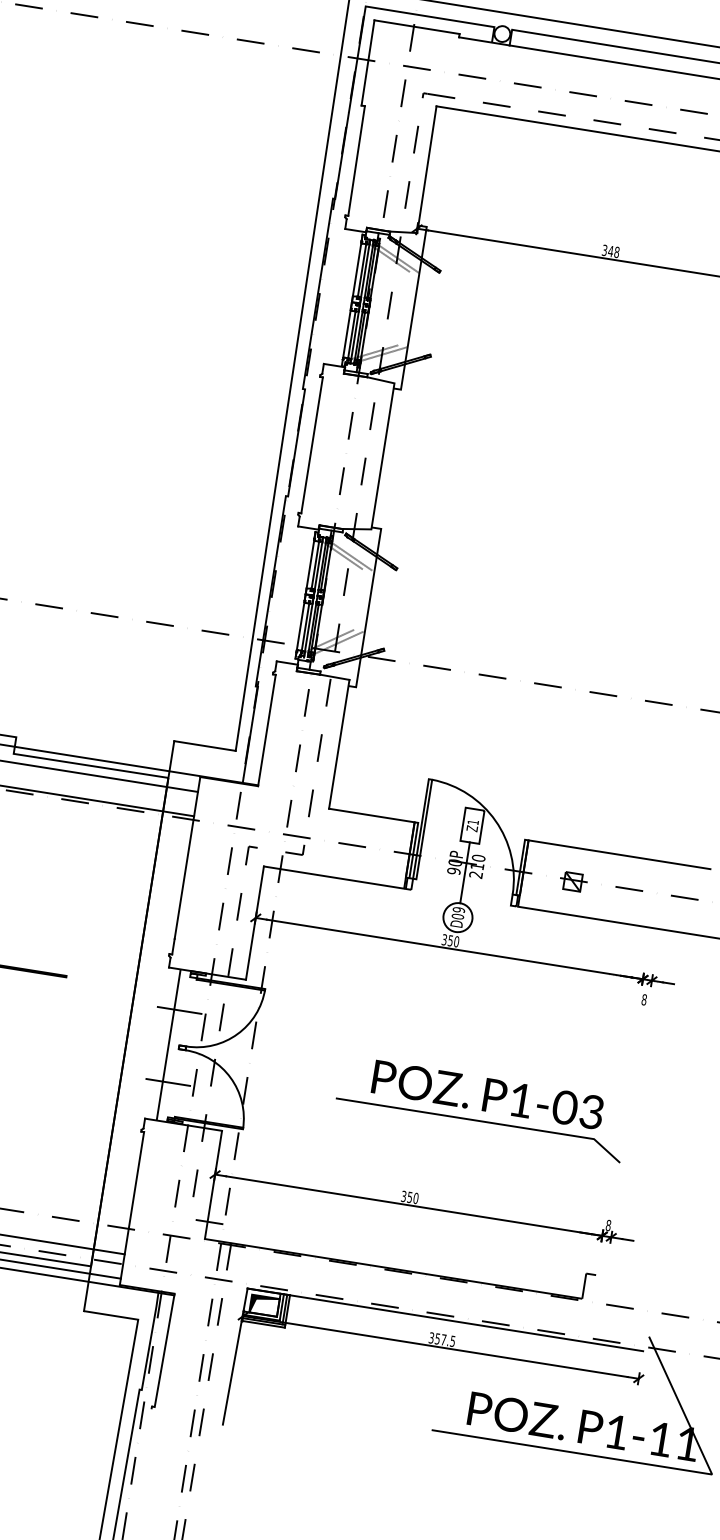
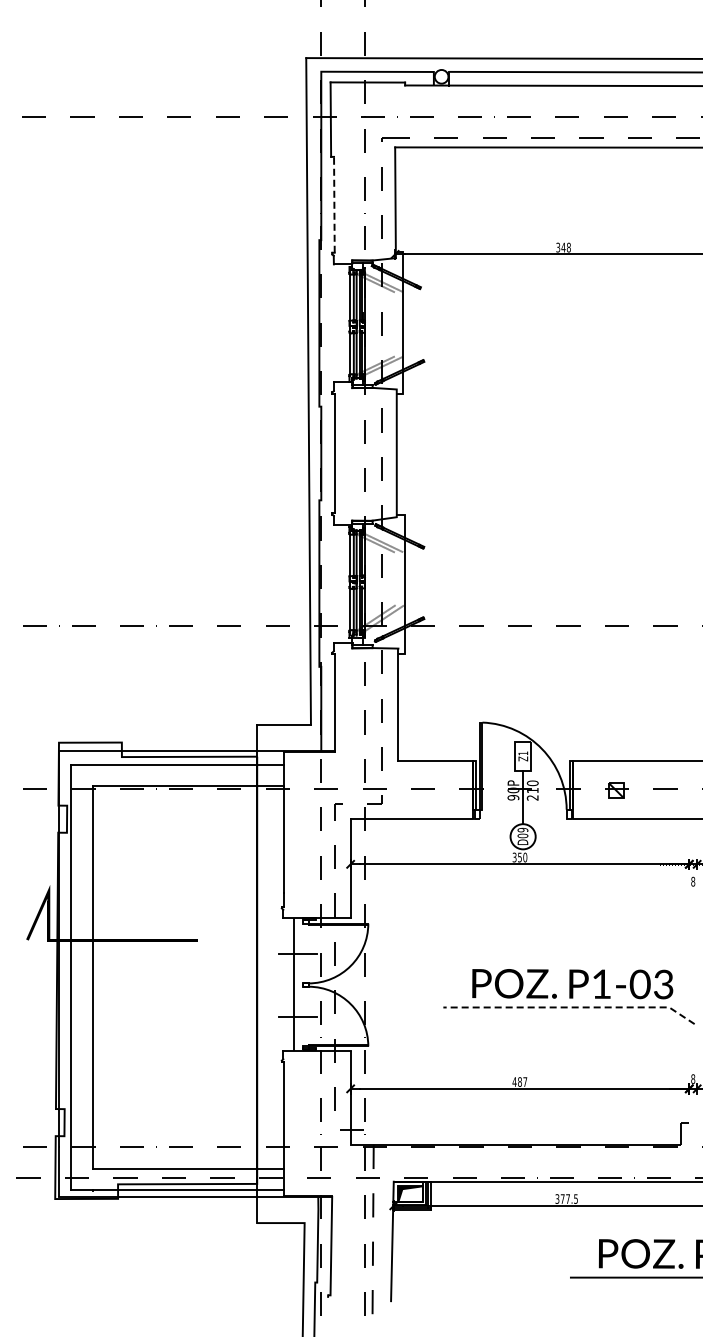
line: (356, 160) -> (334, 204), solid -> dashed
line: (483, 1121) -> (572, 1007), solid -> dashed
text: (409, 1196) -> (519, 1081), 350 -> 487
text: (437, 1338) -> (562, 1198), 357.5 -> 377.5

